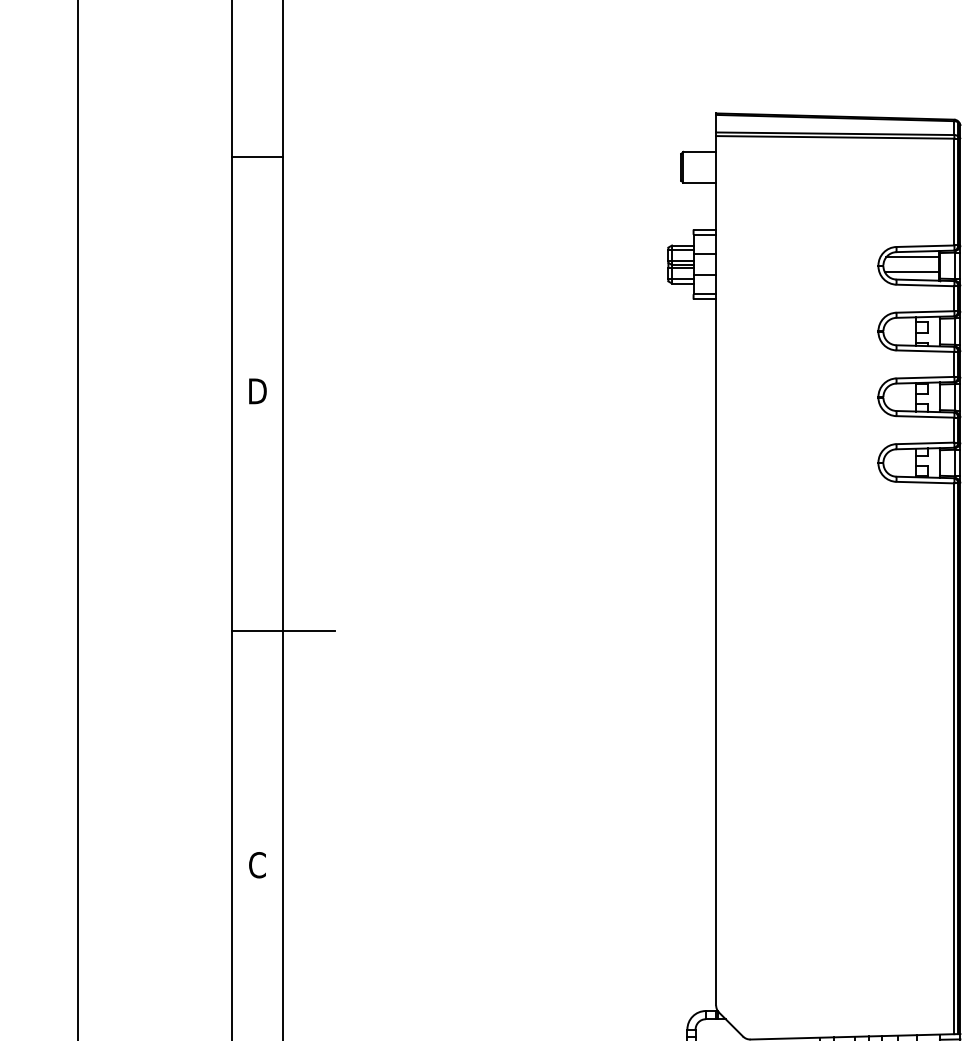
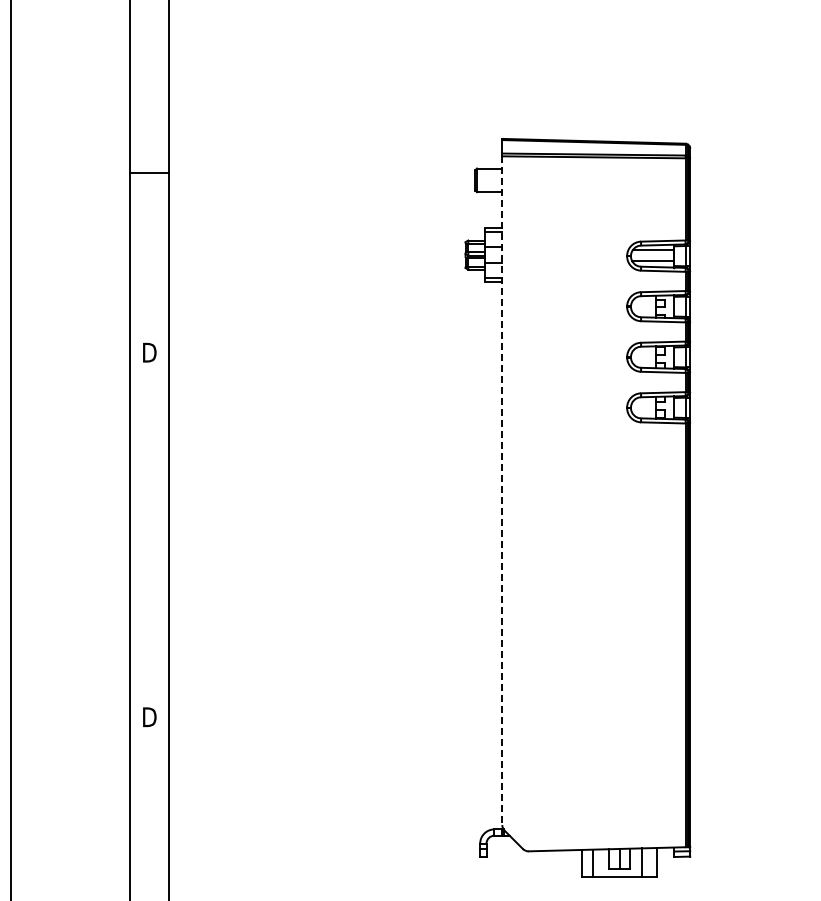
line: (716, 571) -> (502, 491), solid -> dashed
line: (282, 631) -> (168, 537), removed
text: (257, 865) -> (149, 717), C -> D

